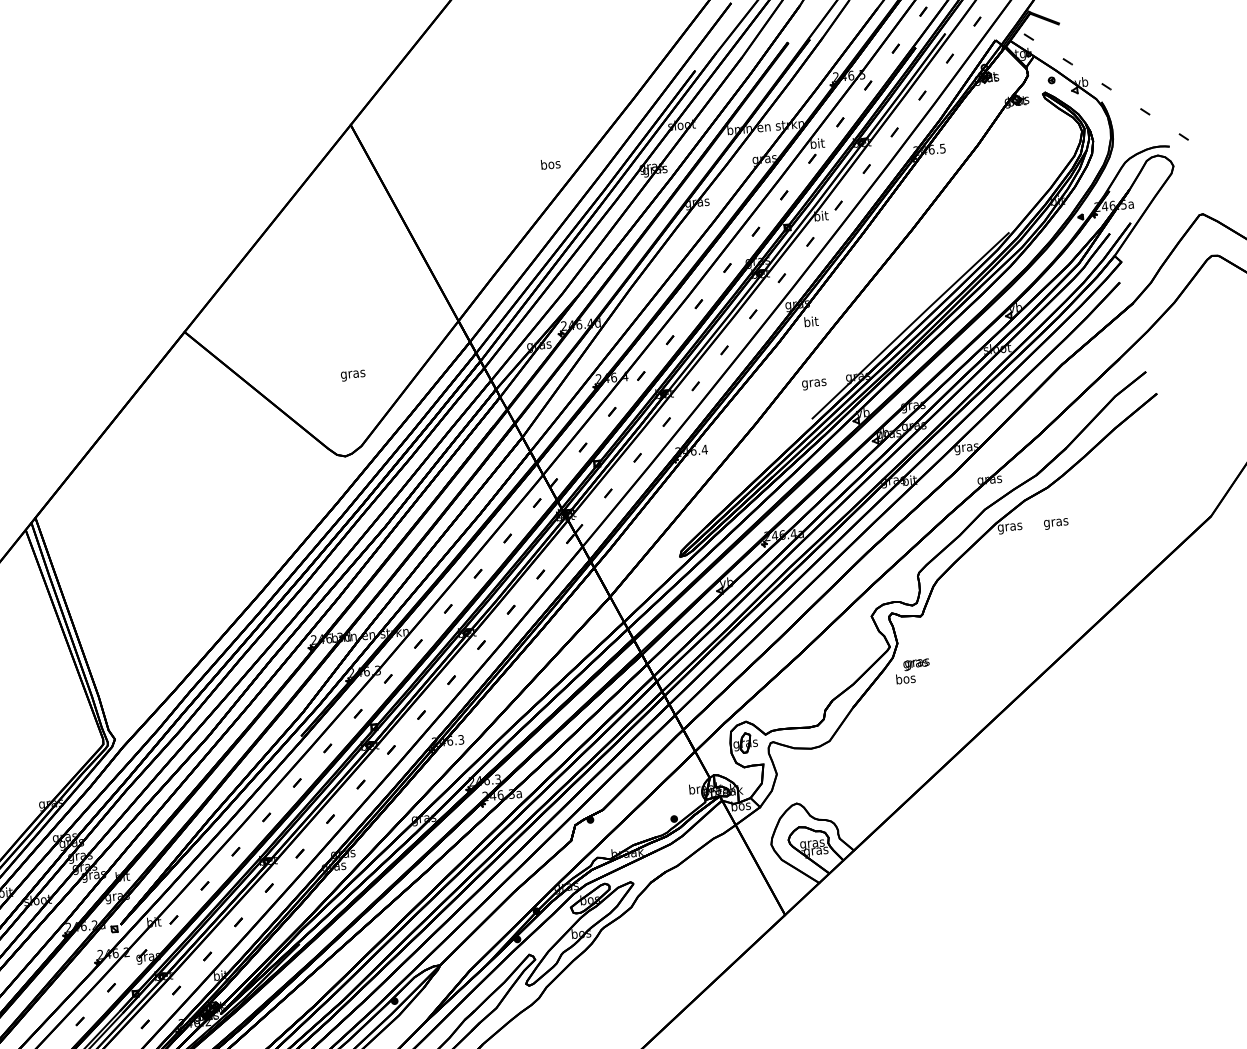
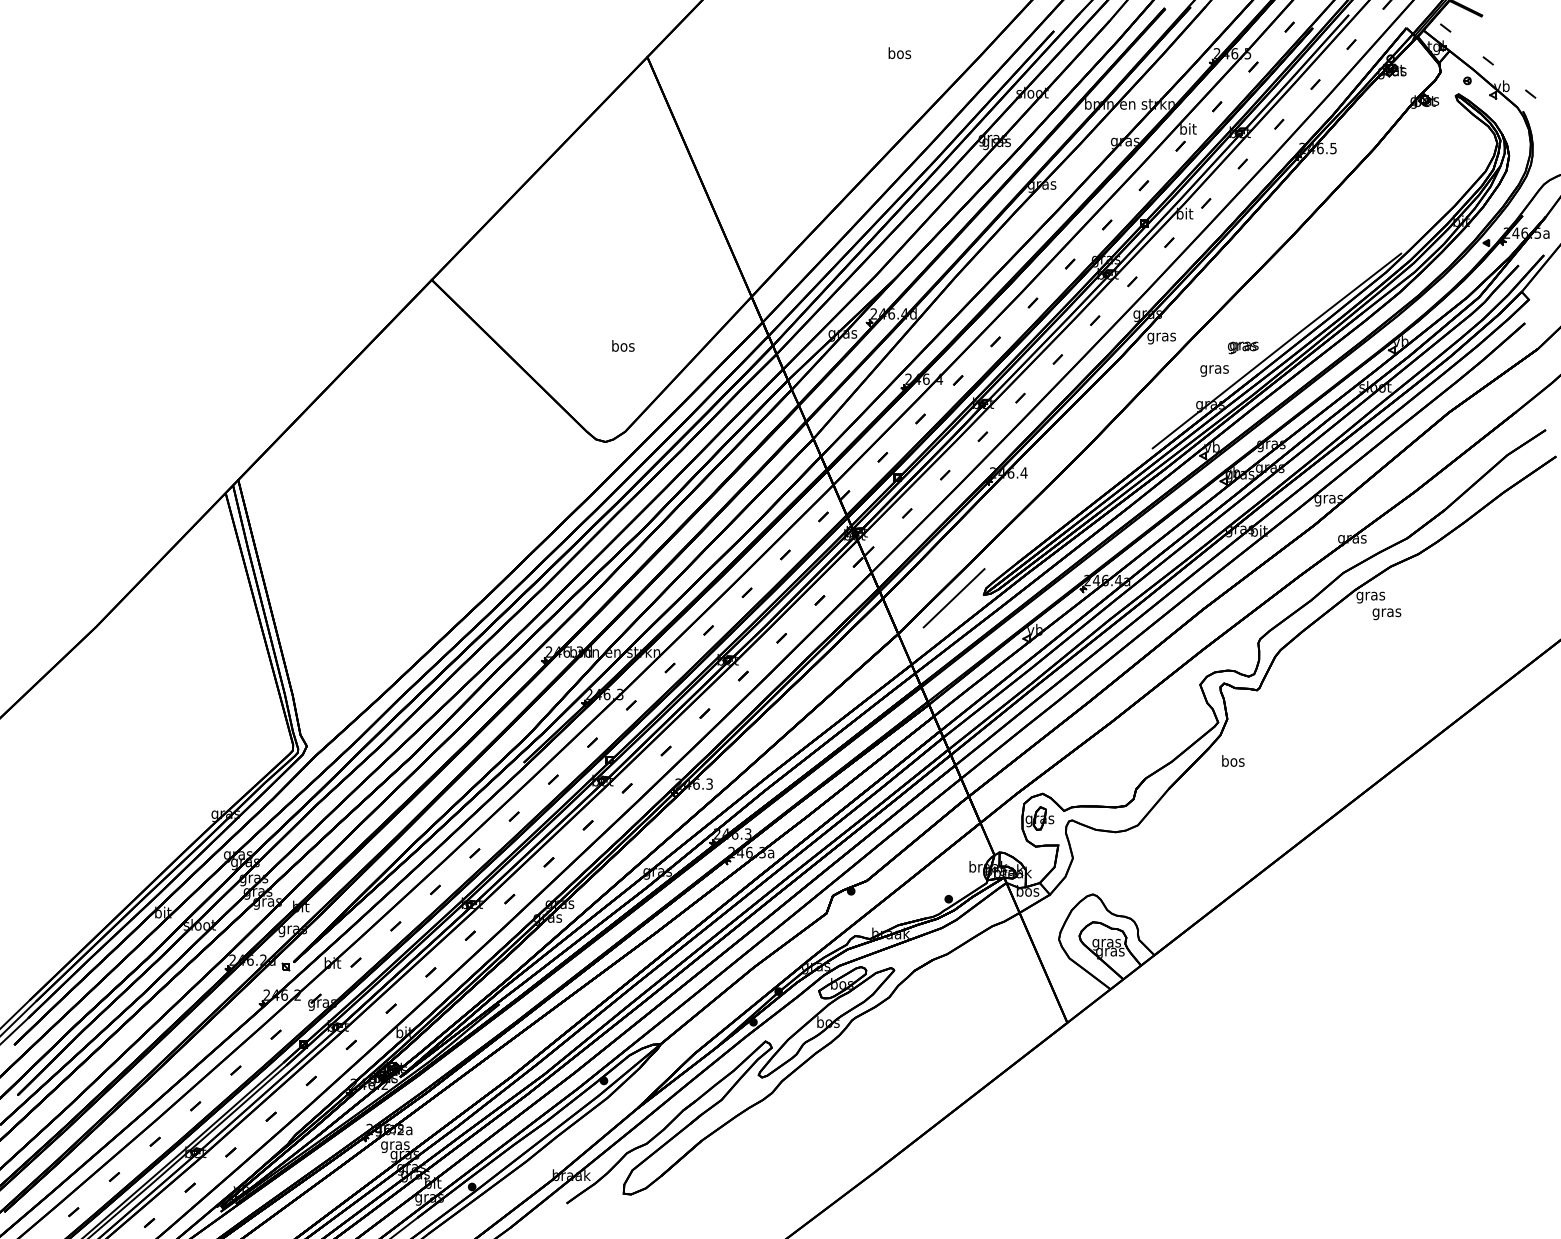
text: (550, 164) -> (899, 53), moved
text: (811, 322) -> (1161, 336), bit -> gras
text: (353, 374) -> (623, 347), gras -> bos
text: (814, 384) -> (1214, 370), moved
text: (1055, 524) -> (1386, 614), moved
line: (654, 562) -> (953, 598), added
text: (916, 664) -> (1243, 347), moved

